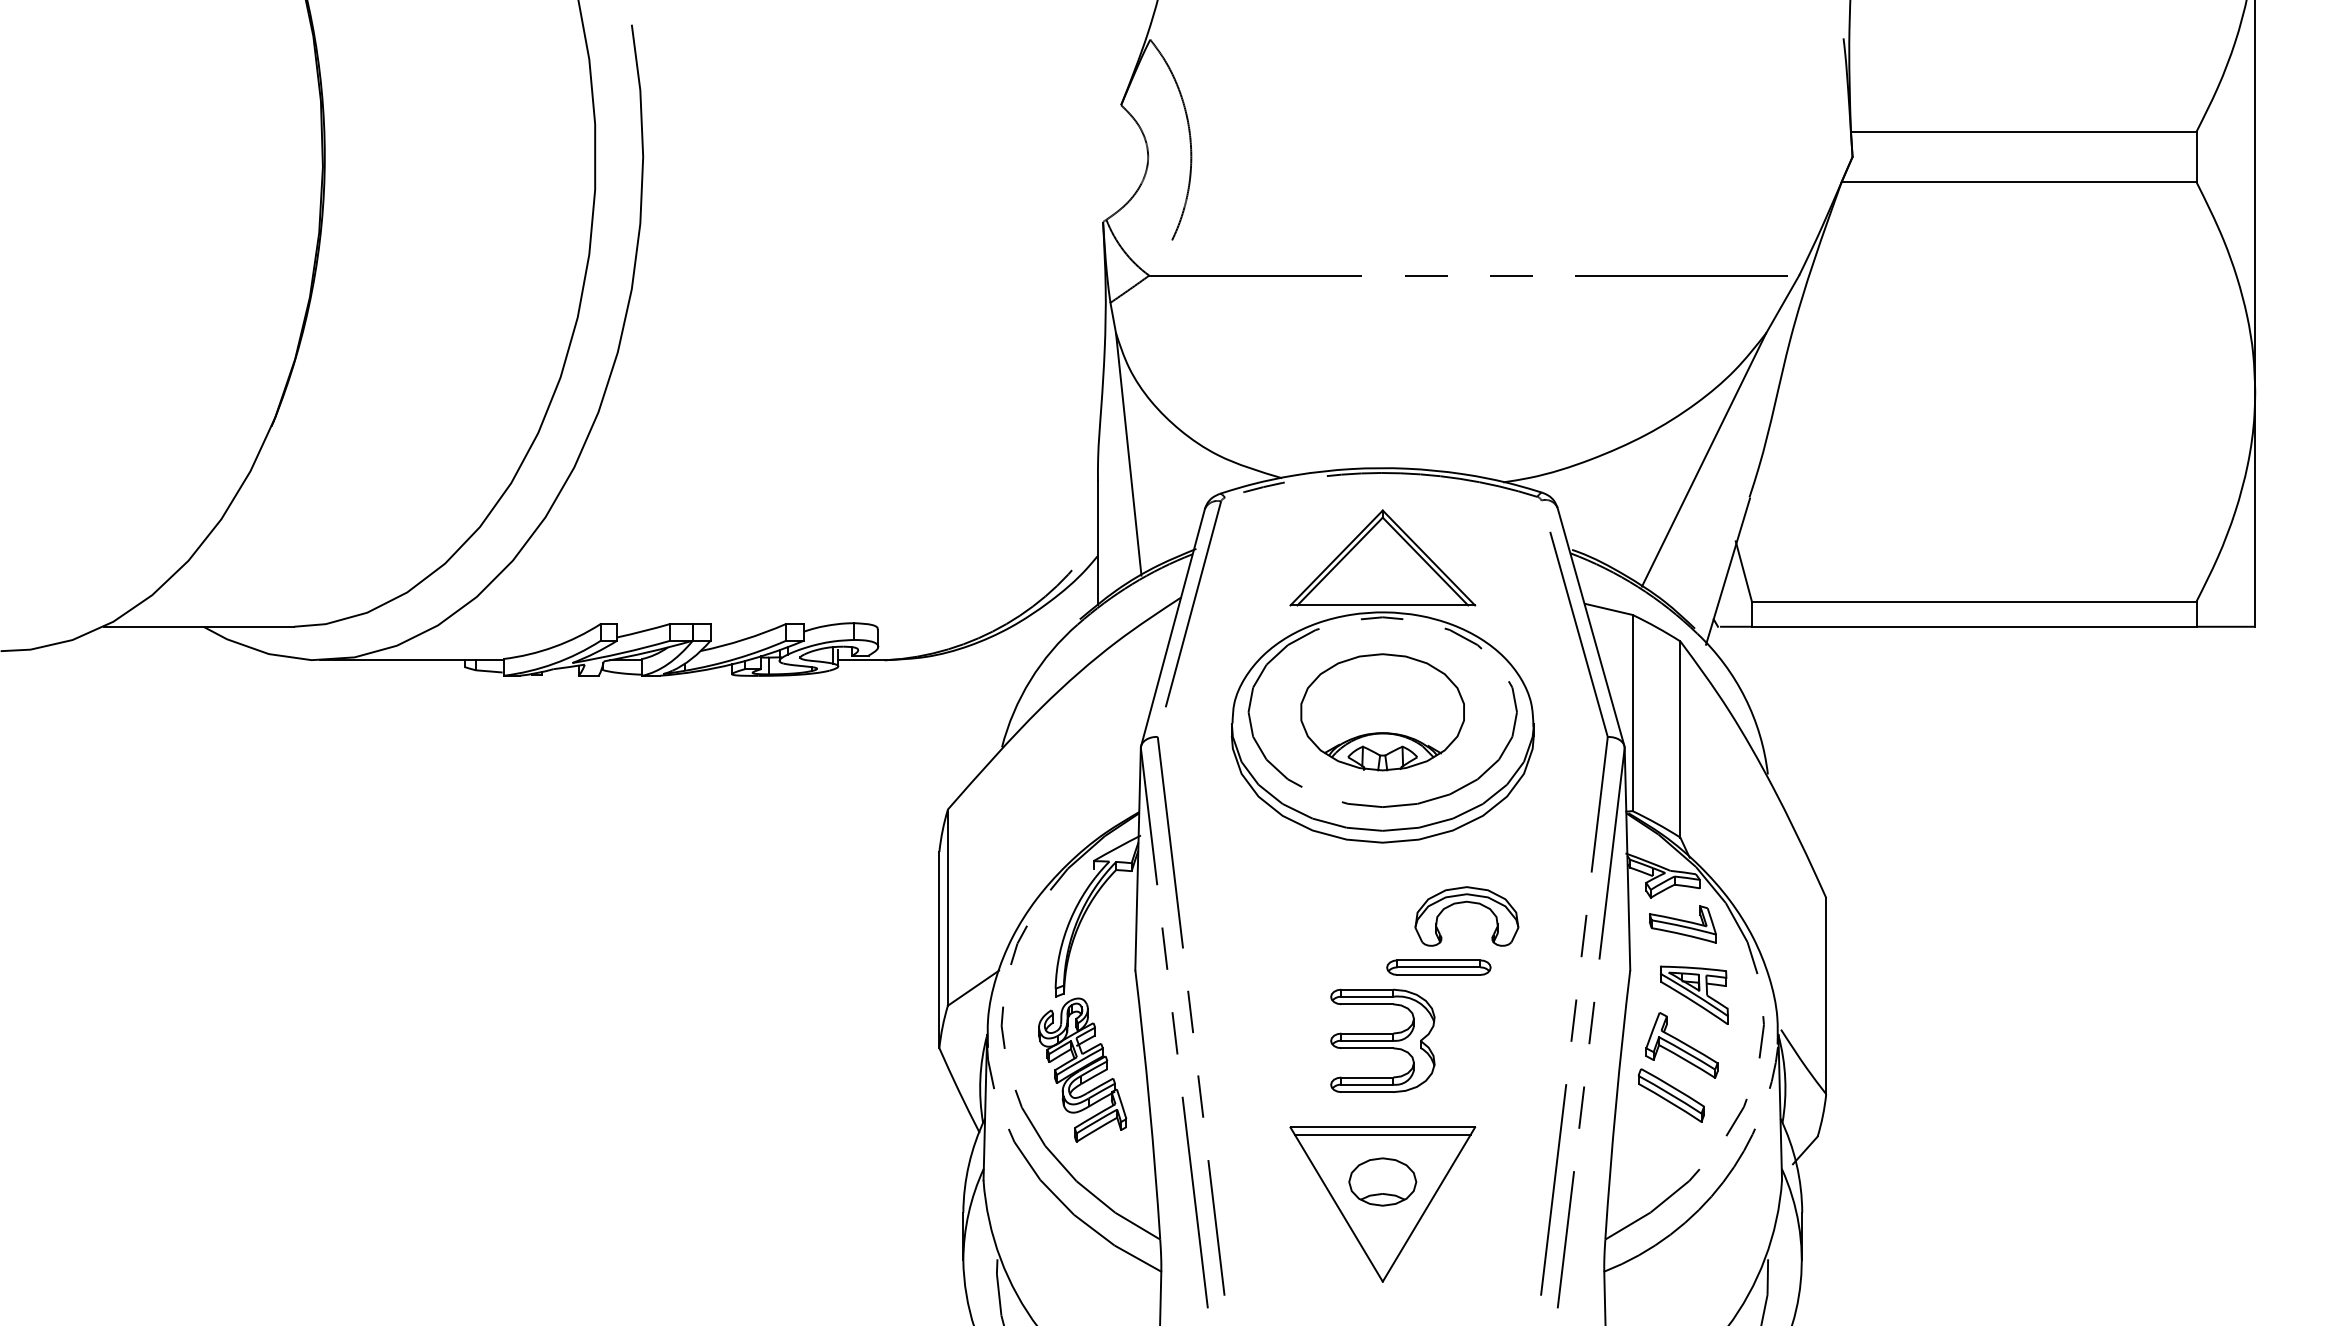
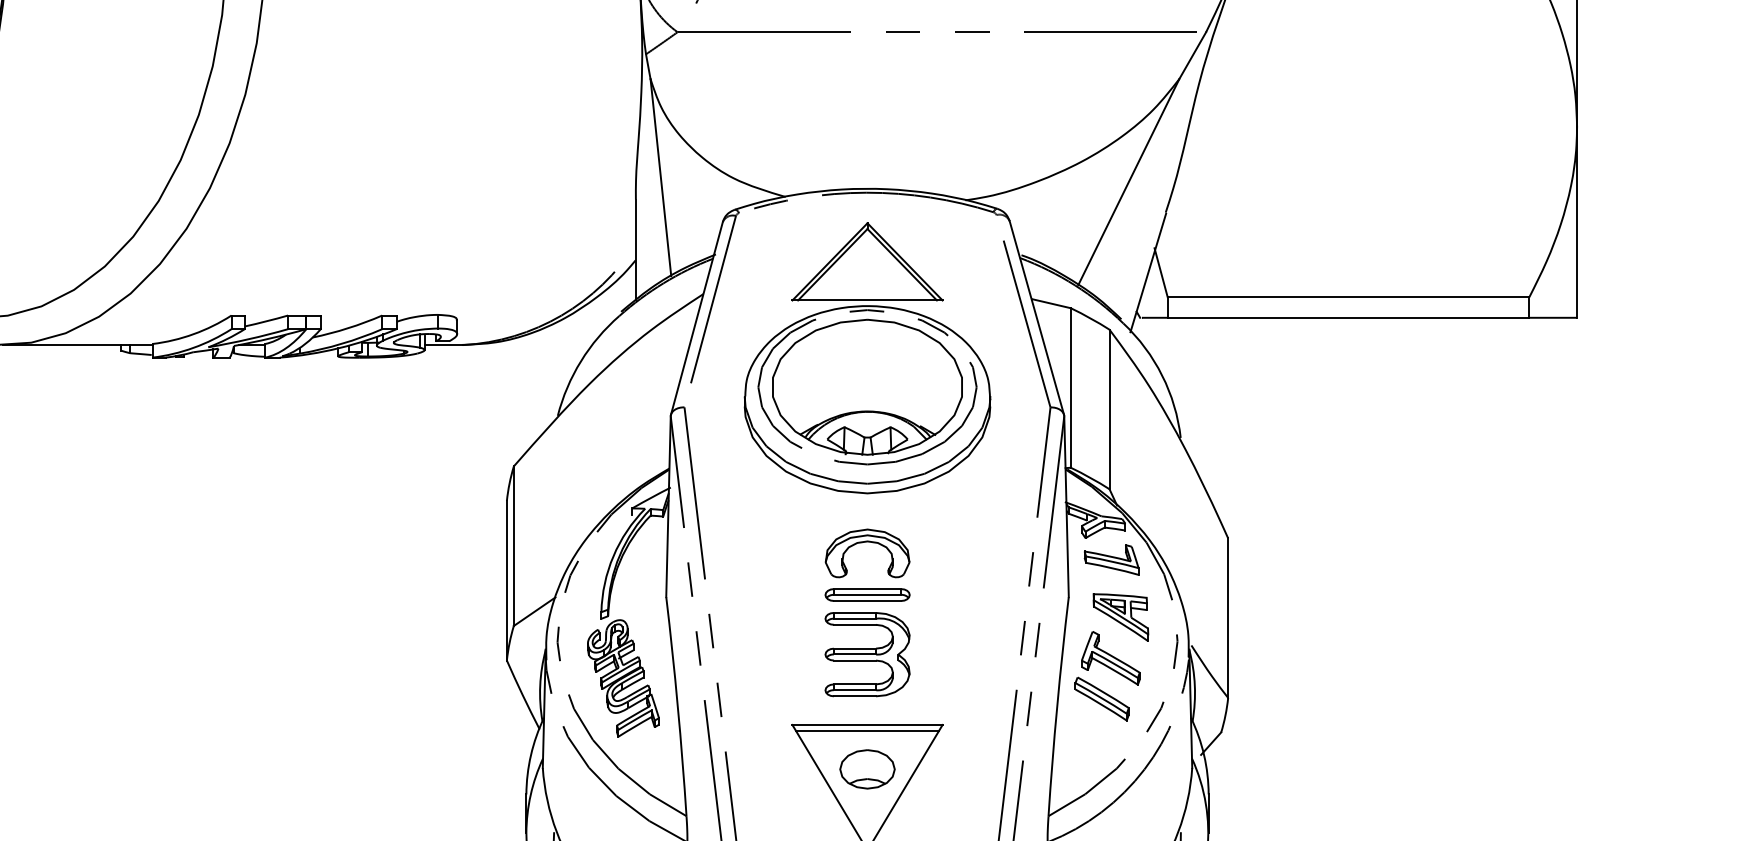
part: (1382, 712) -> (867, 387), size x1.43
part: (1463, 903) -> (864, 542), moved
part: (1438, 967) -> (867, 594), moved

